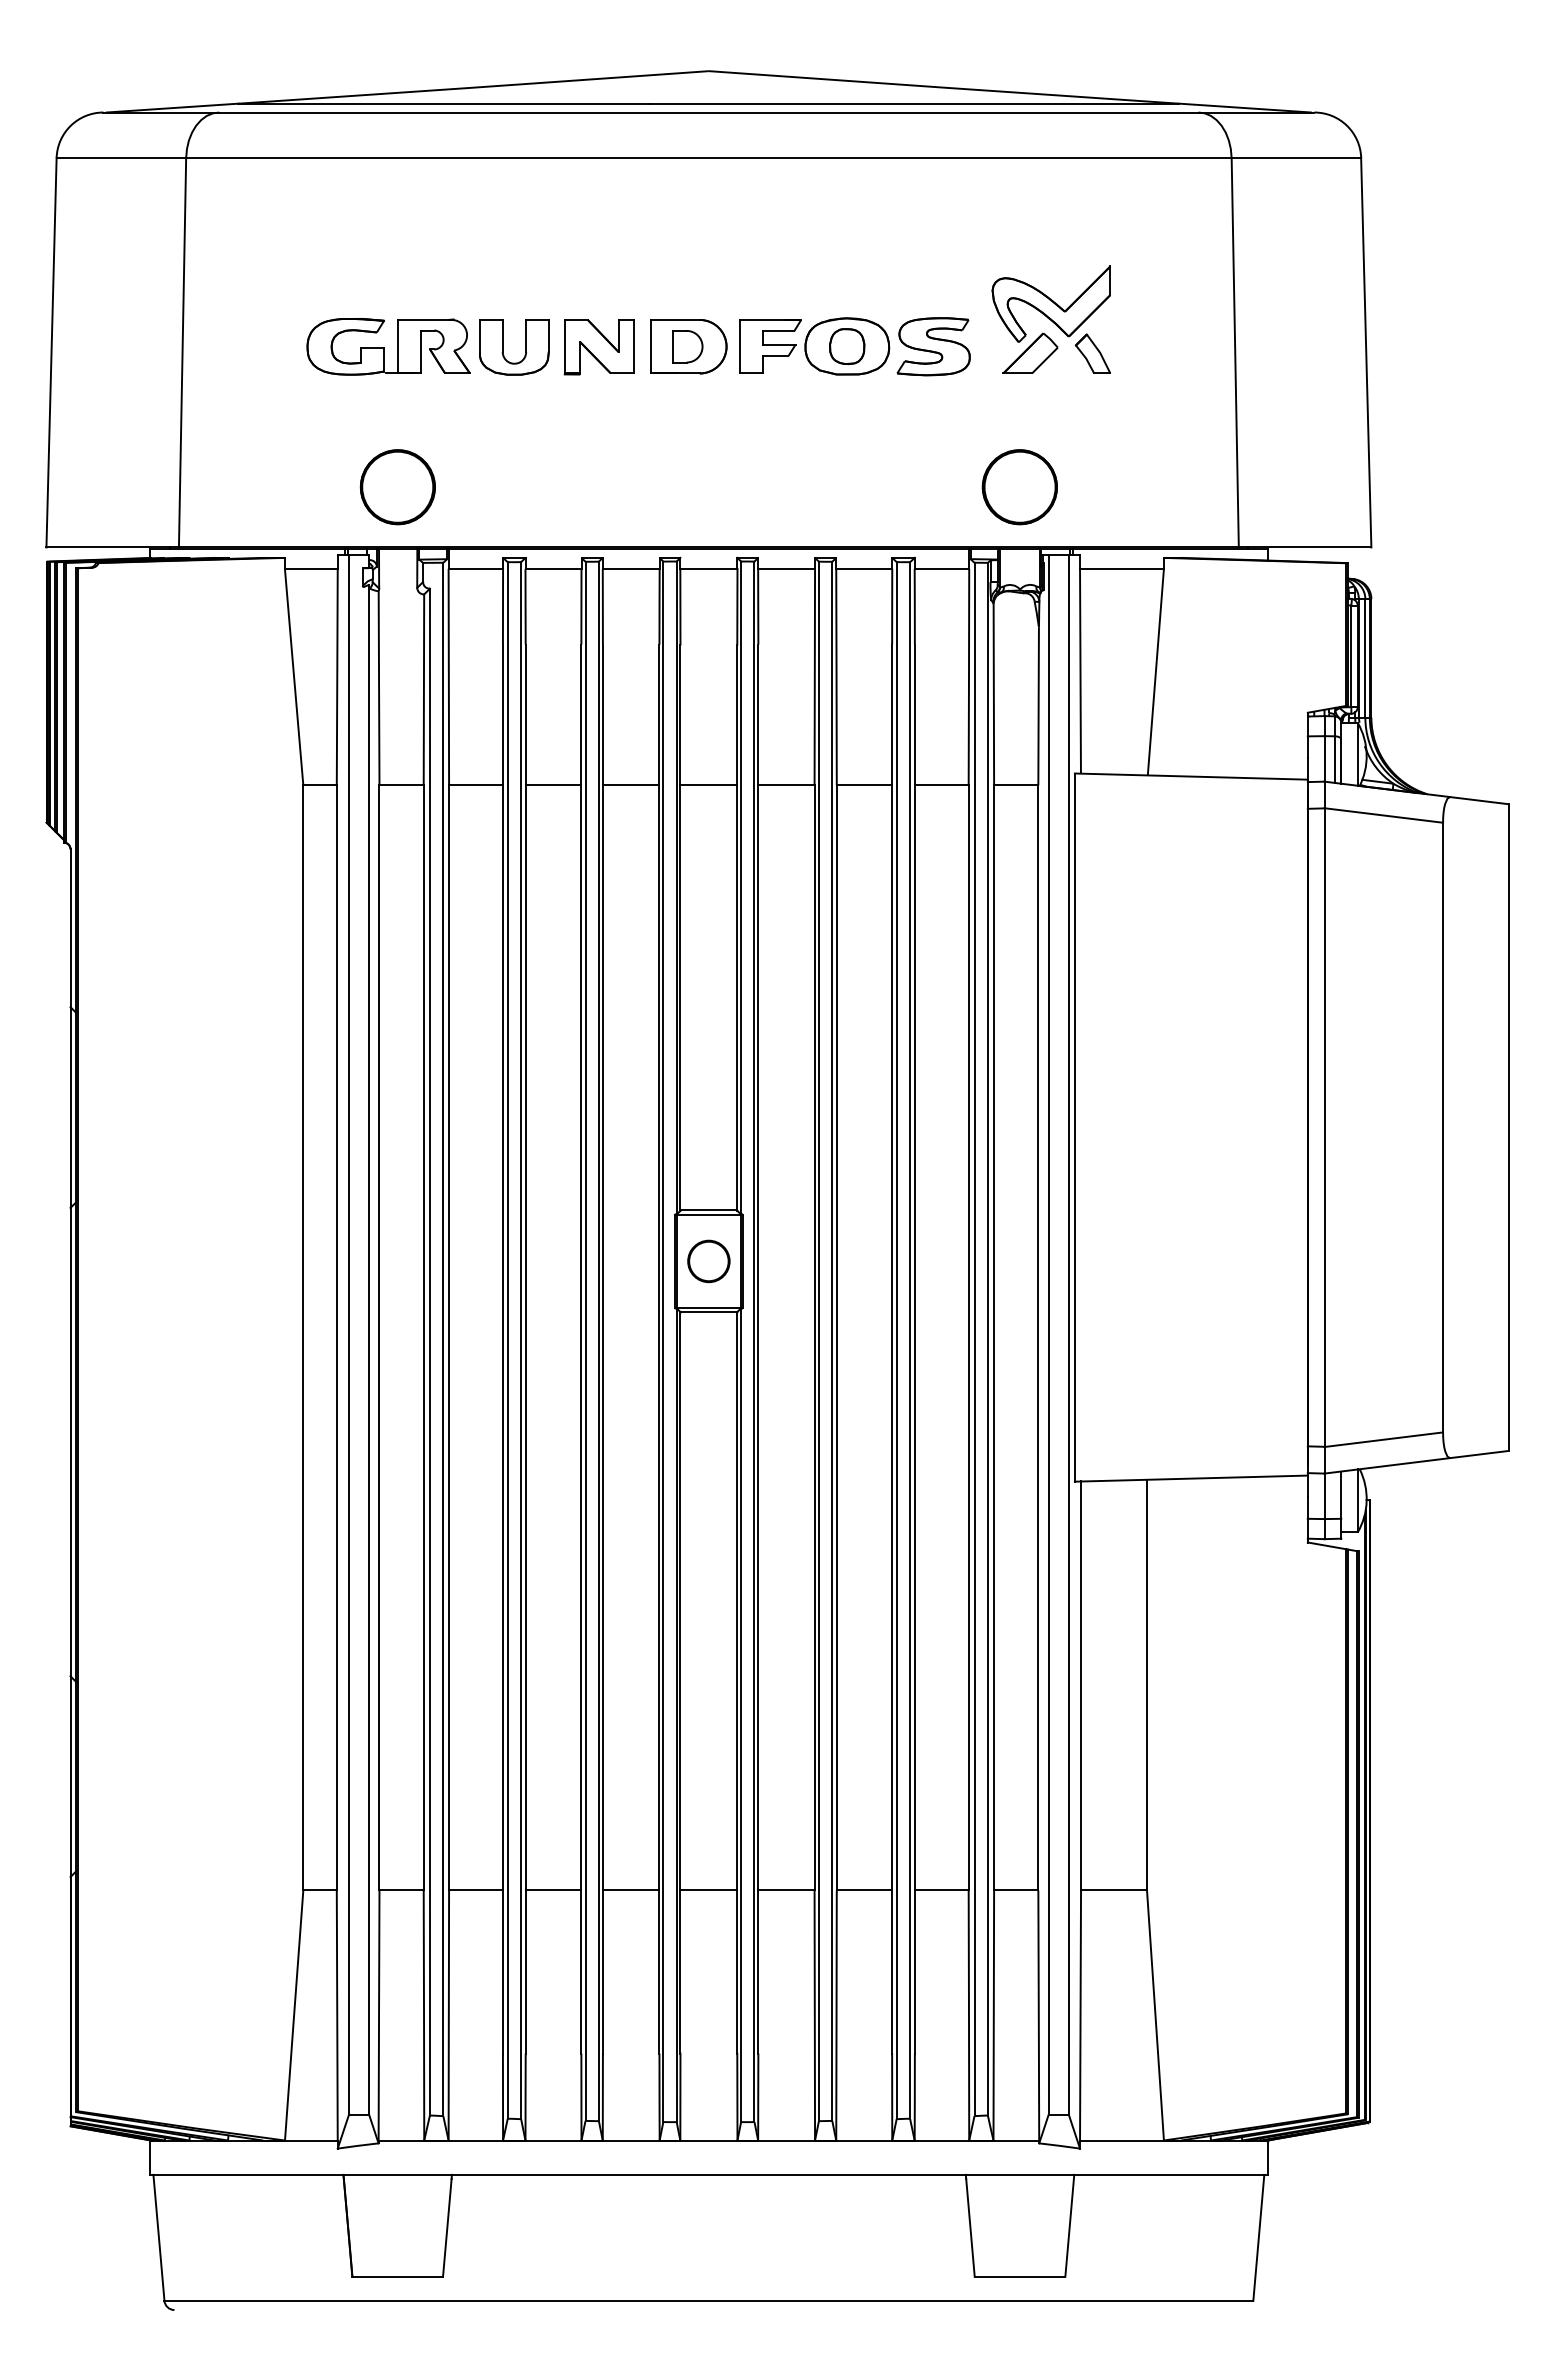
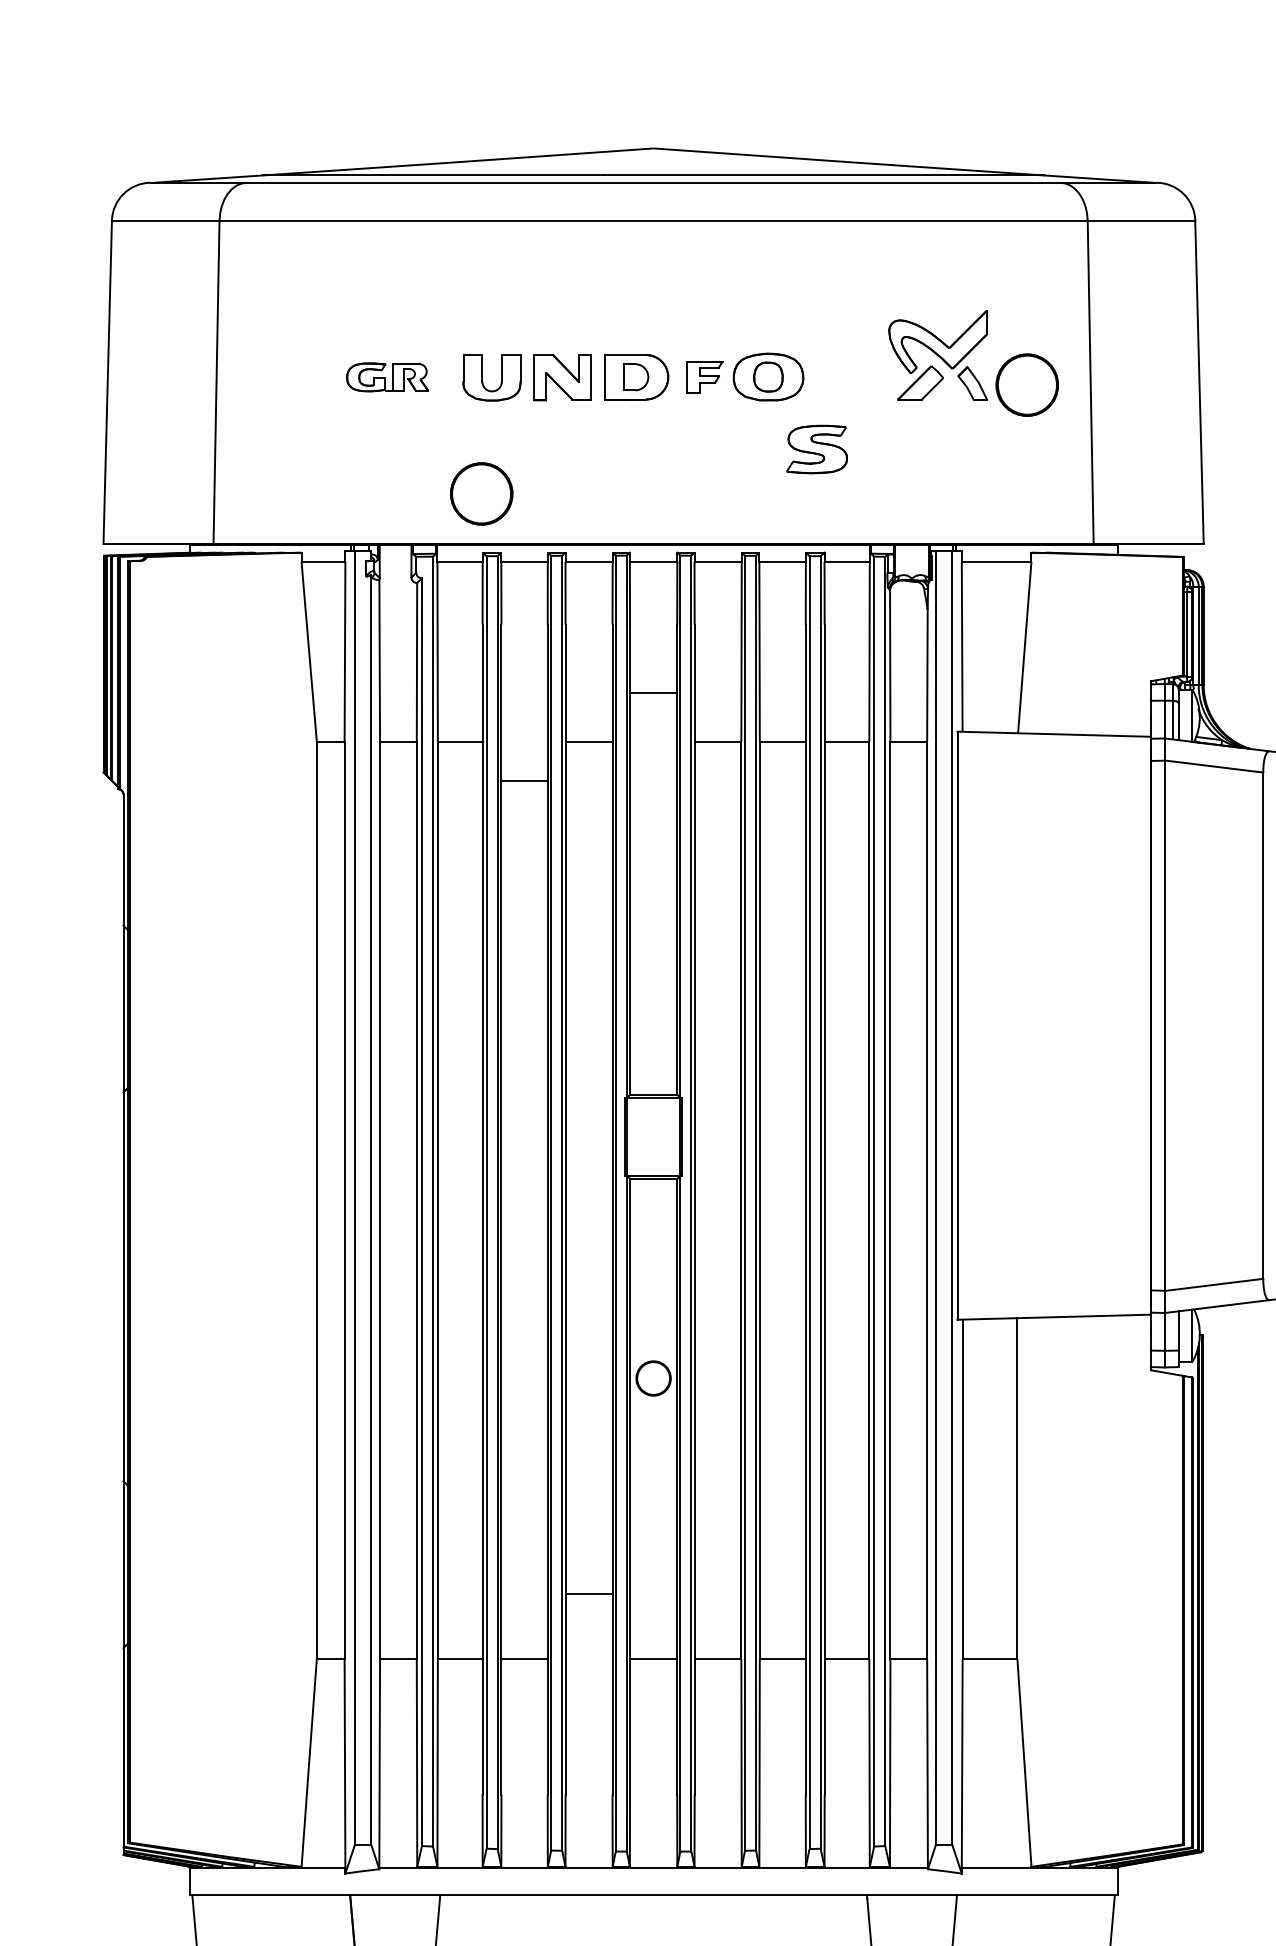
part: (388, 346) -> (387, 377), size x0.6
part: (770, 346) -> (704, 377), size x0.7
part: (933, 346) -> (816, 449), moved
part: (397, 487) -> (481, 494), moved
part: (1019, 487) -> (1026, 385), moved
line: (553, 785) -> (524, 781), moved
line: (708, 785) -> (653, 692), moved
part: (708, 1261) -> (653, 1378), moved
line: (630, 1890) -> (588, 1593), moved

